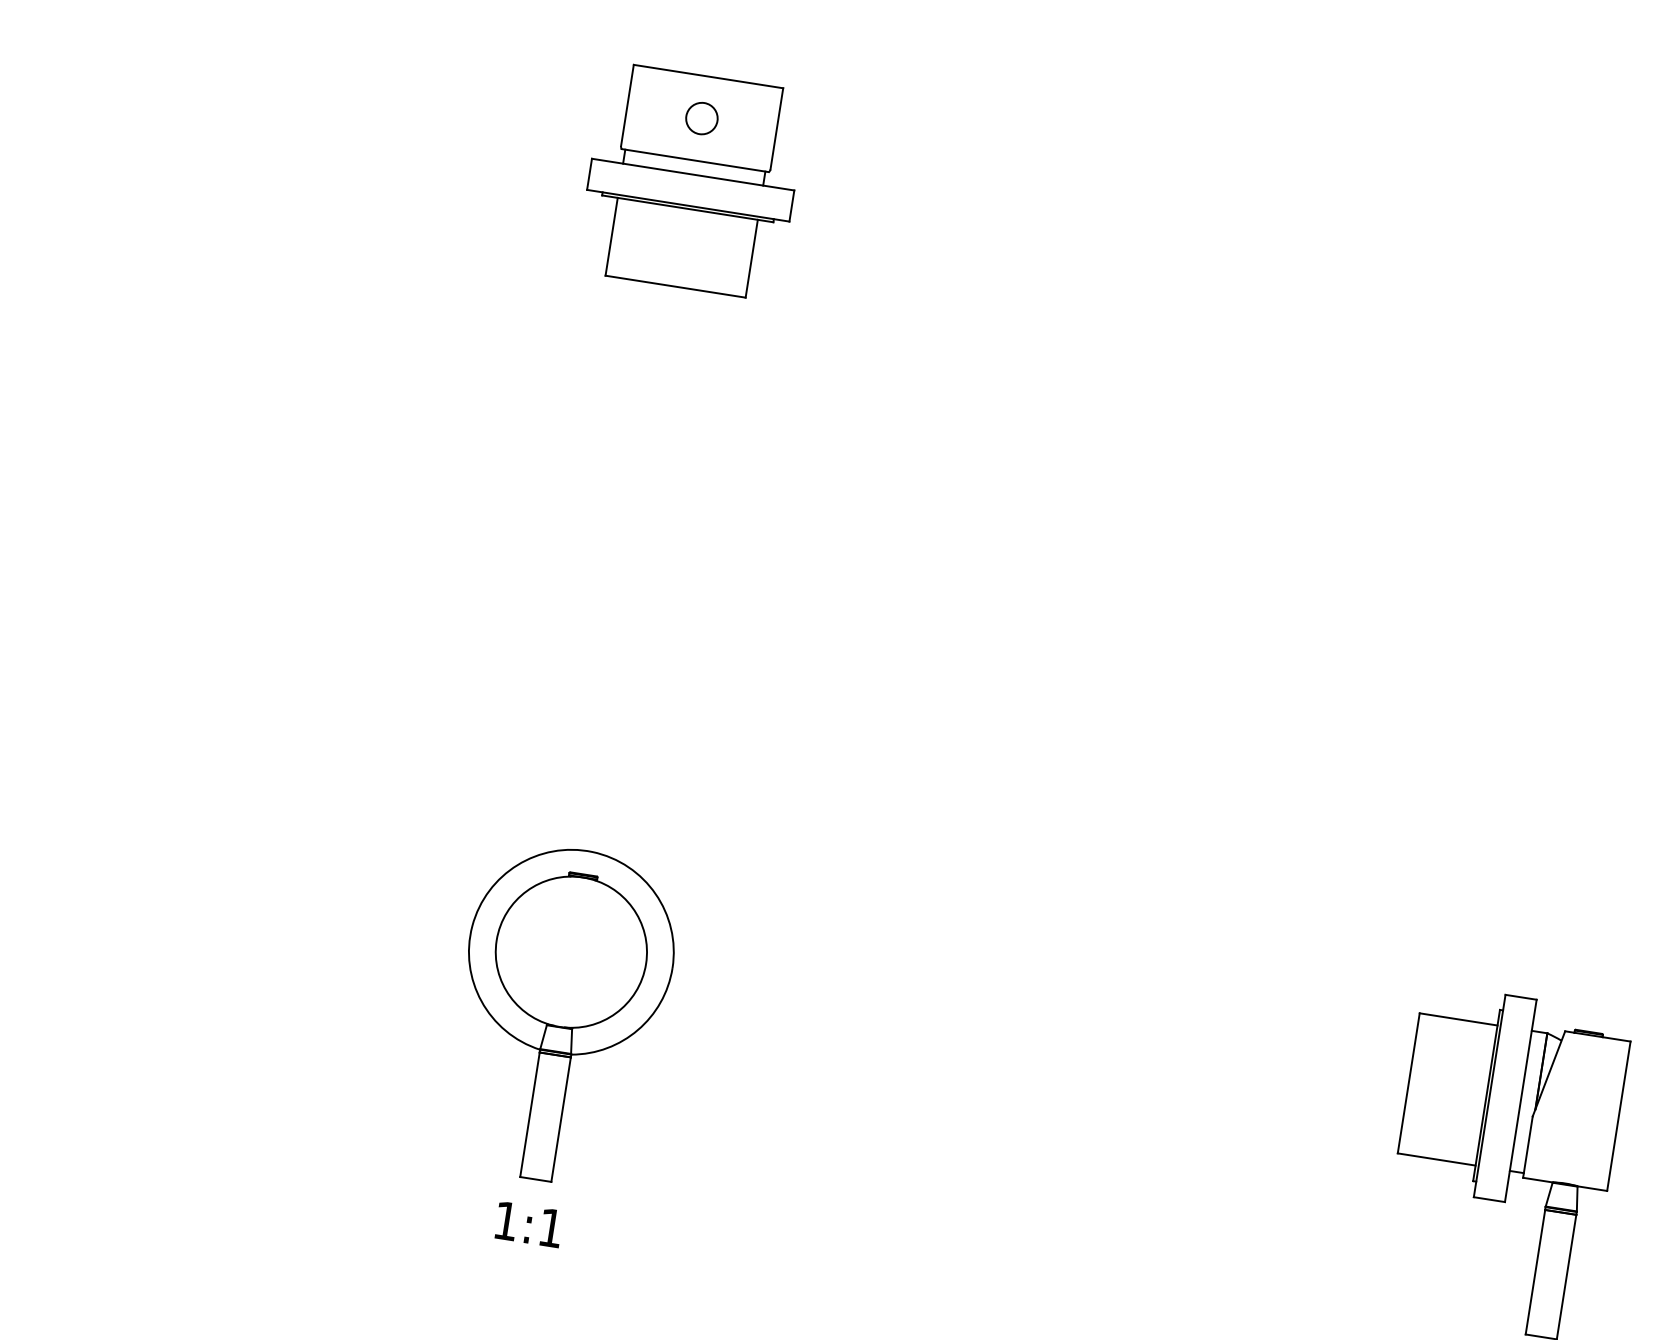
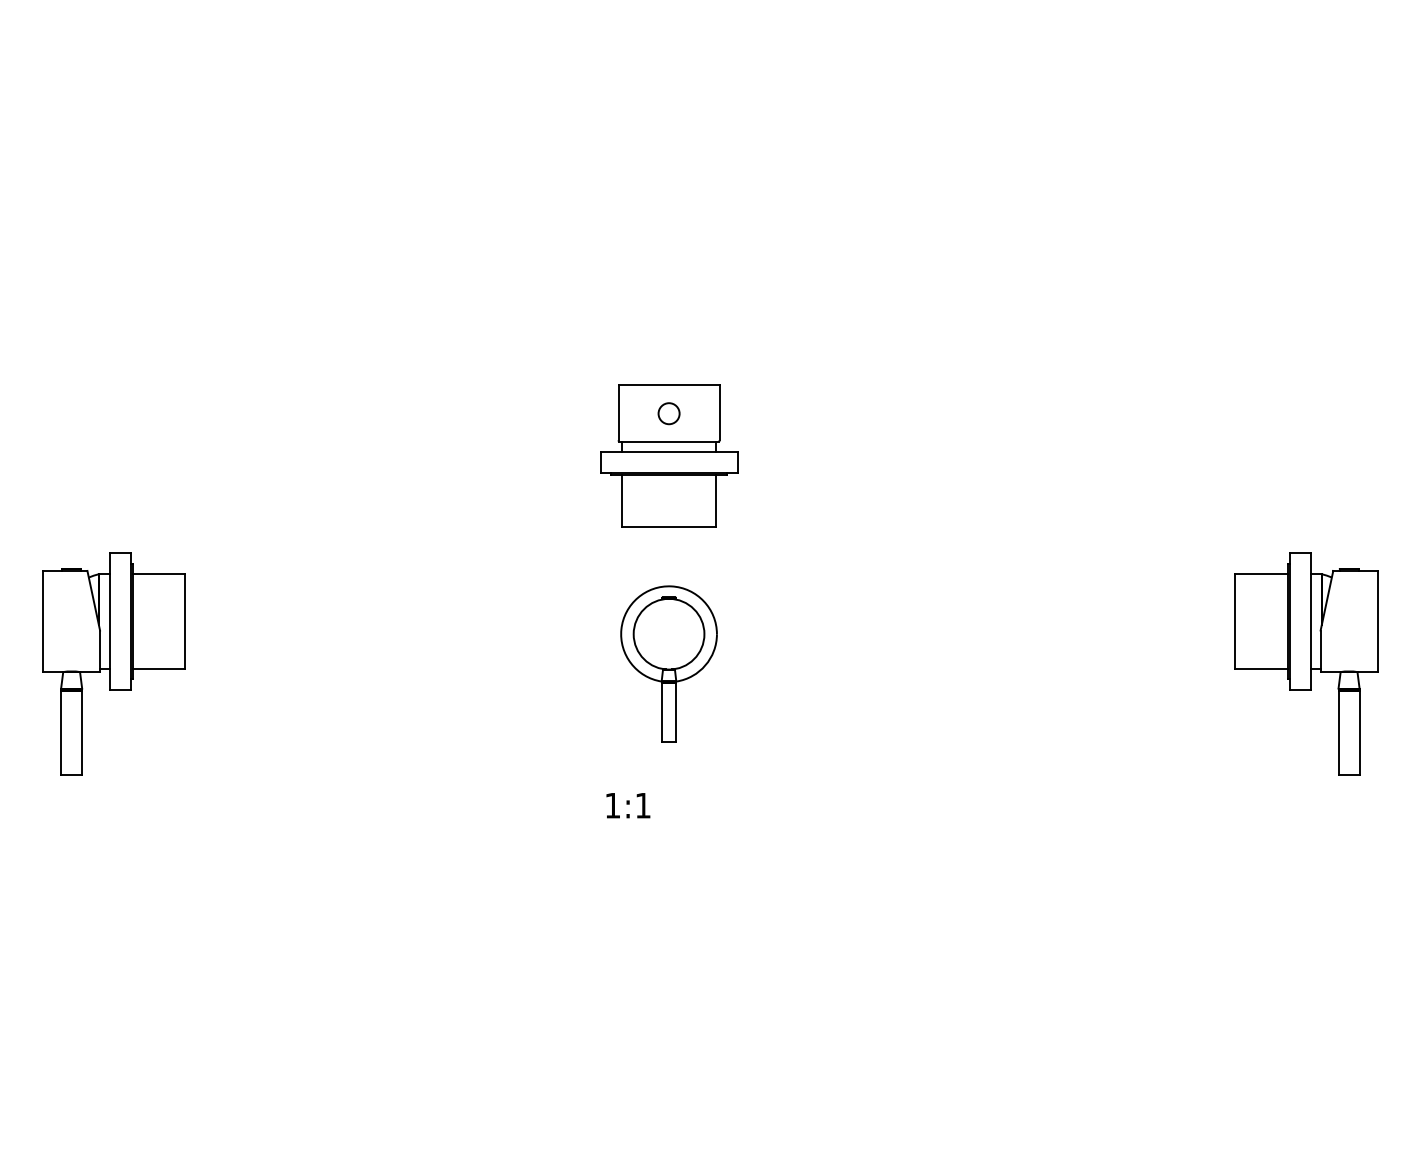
part: (692, 180) -> (669, 455), moved
part: (560, 1014) -> (668, 663), size x0.7
text: (529, 1224) -> (628, 805), moved

